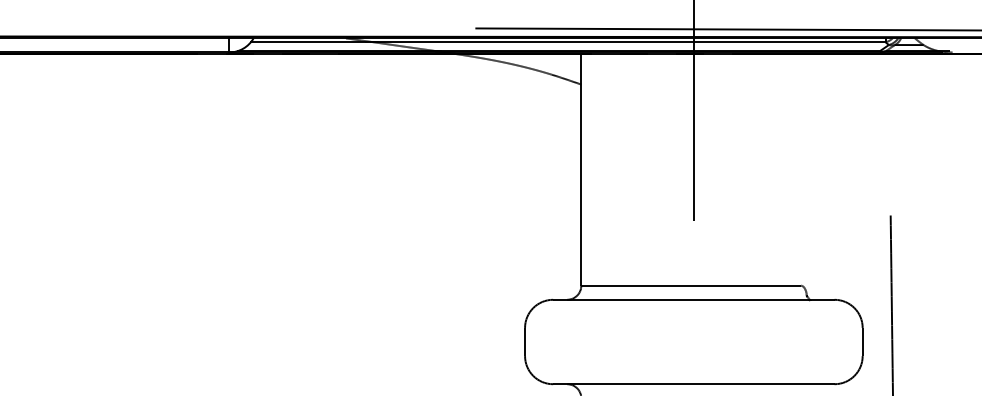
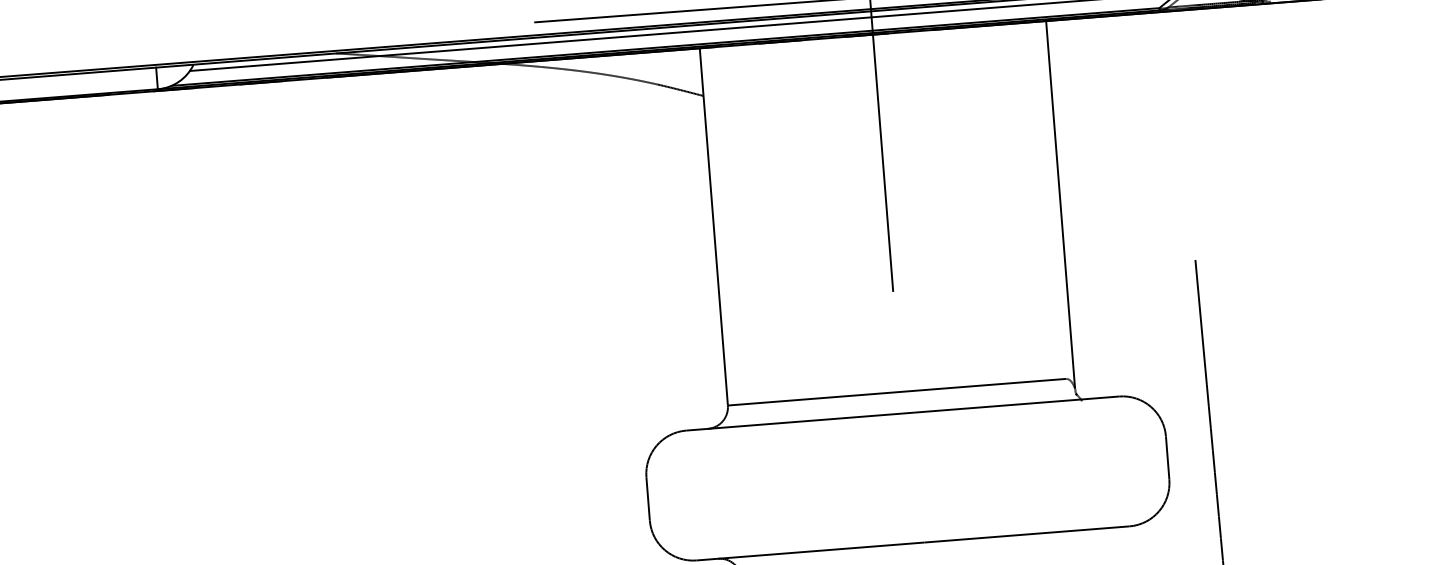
line: (806, 172) -> (1060, 204), added

